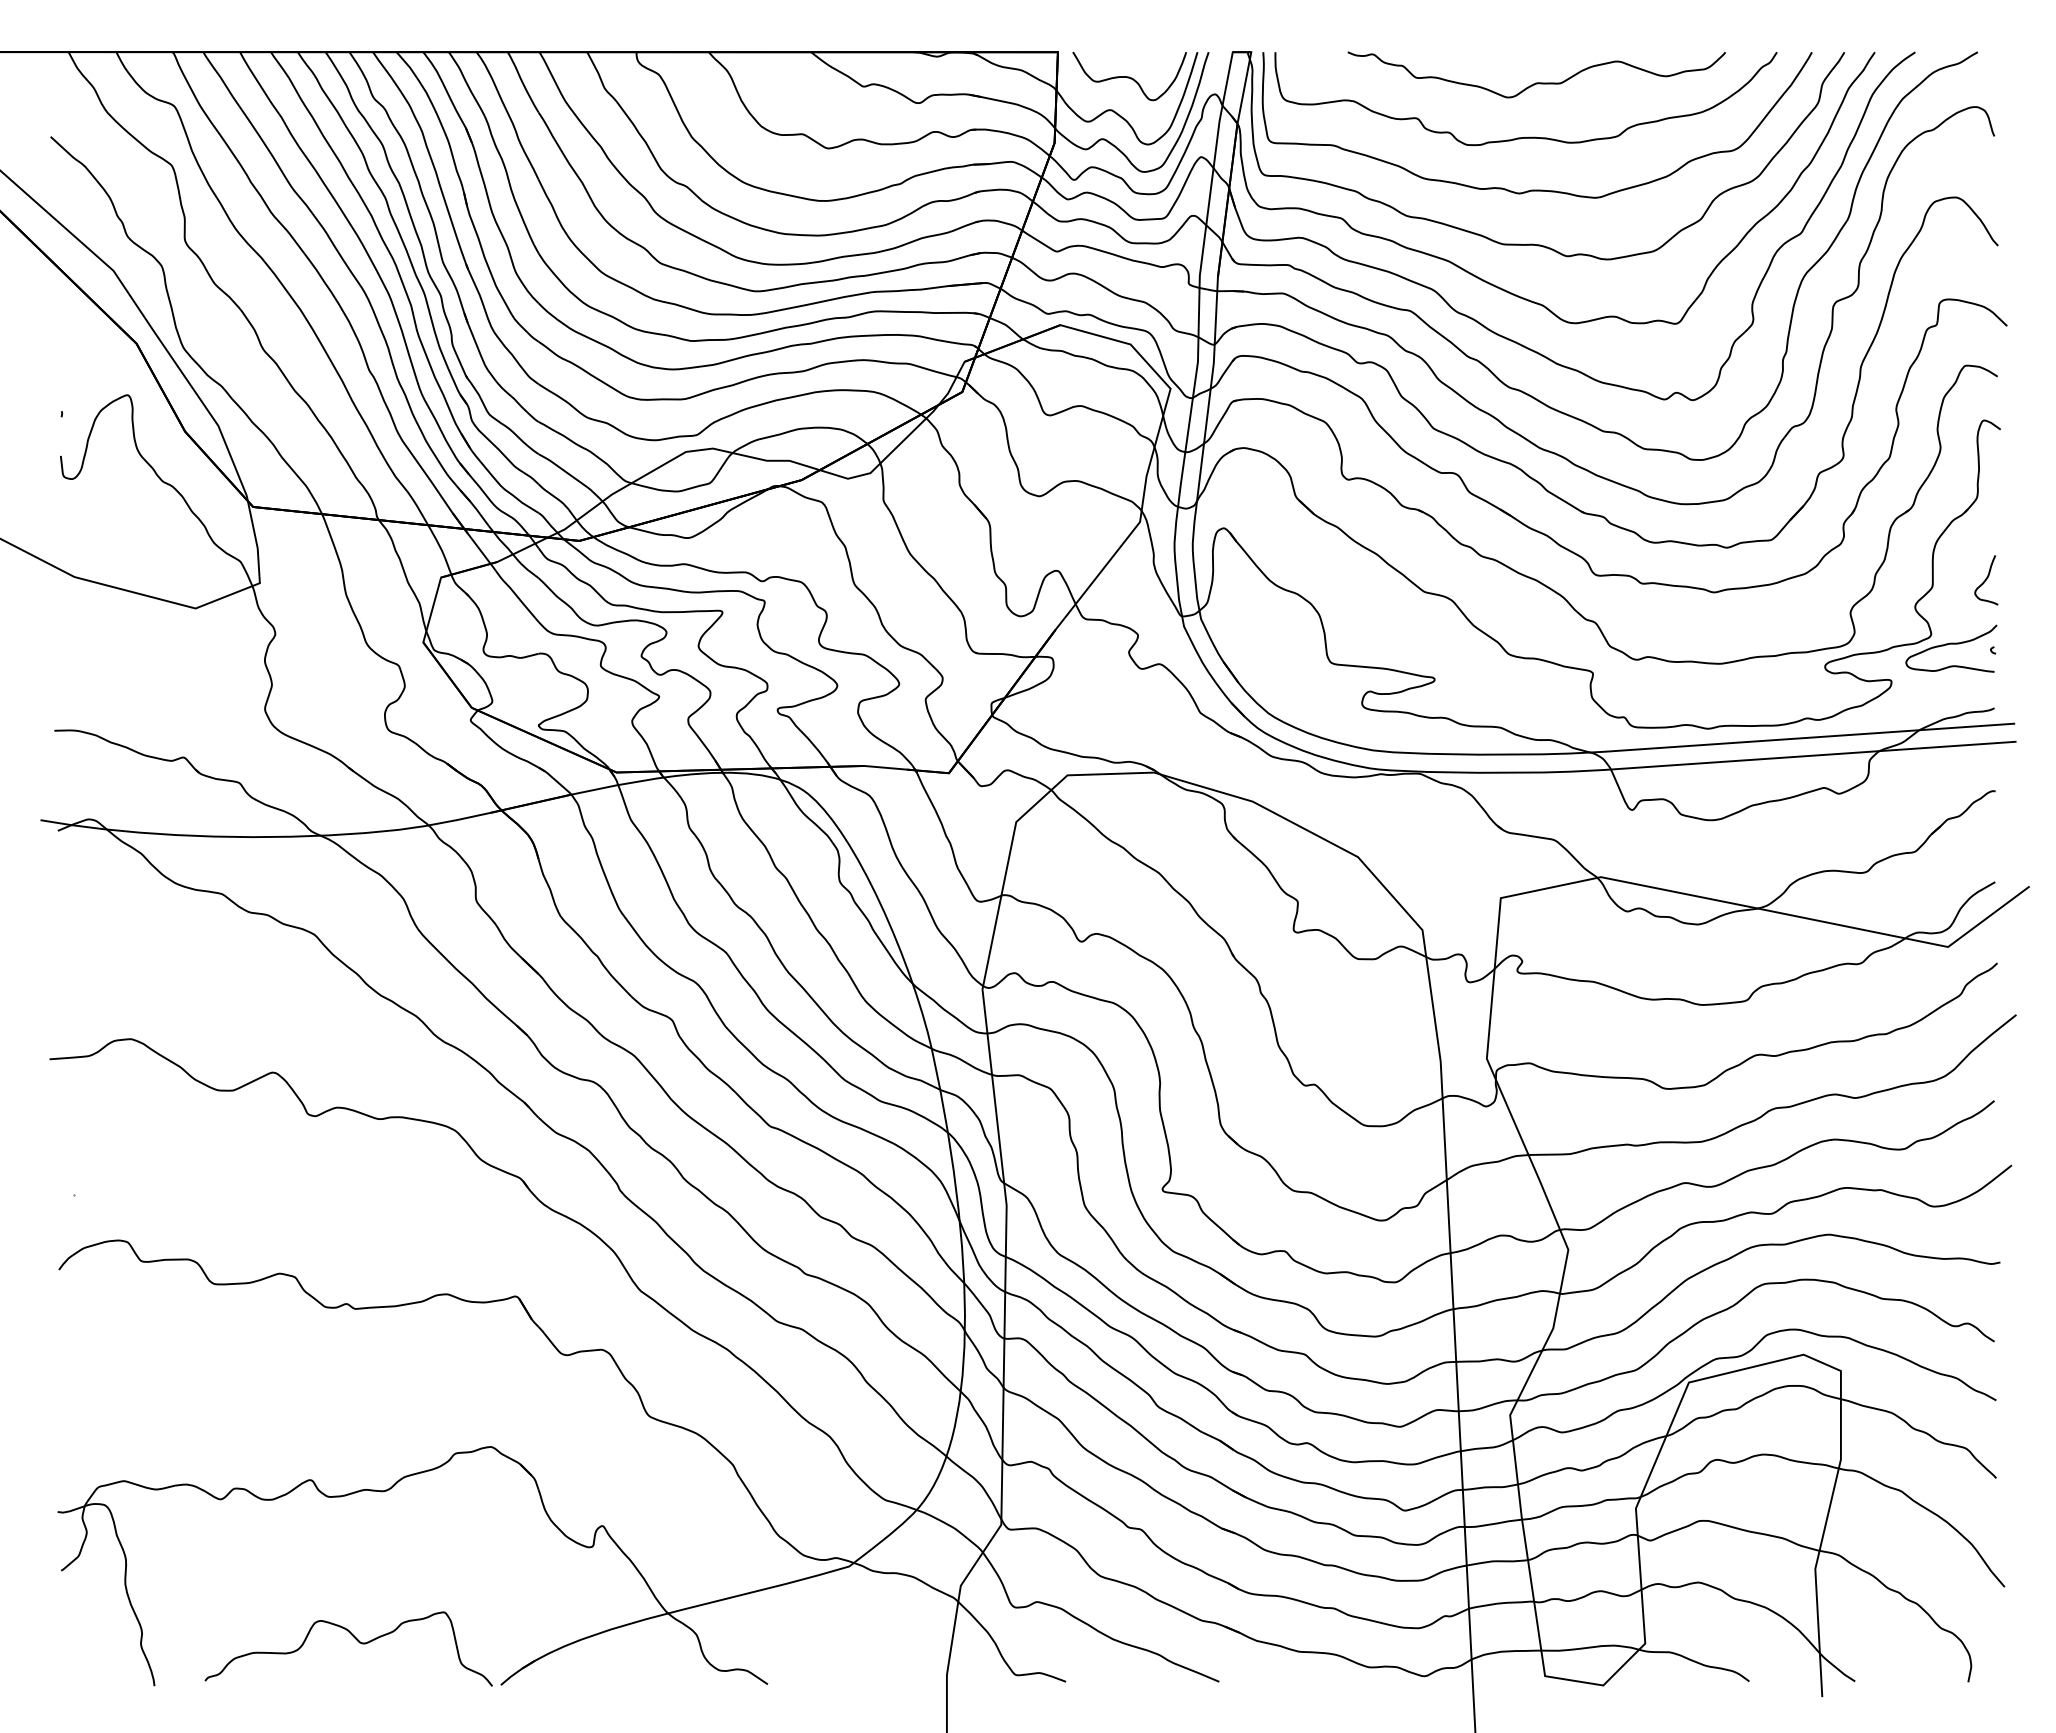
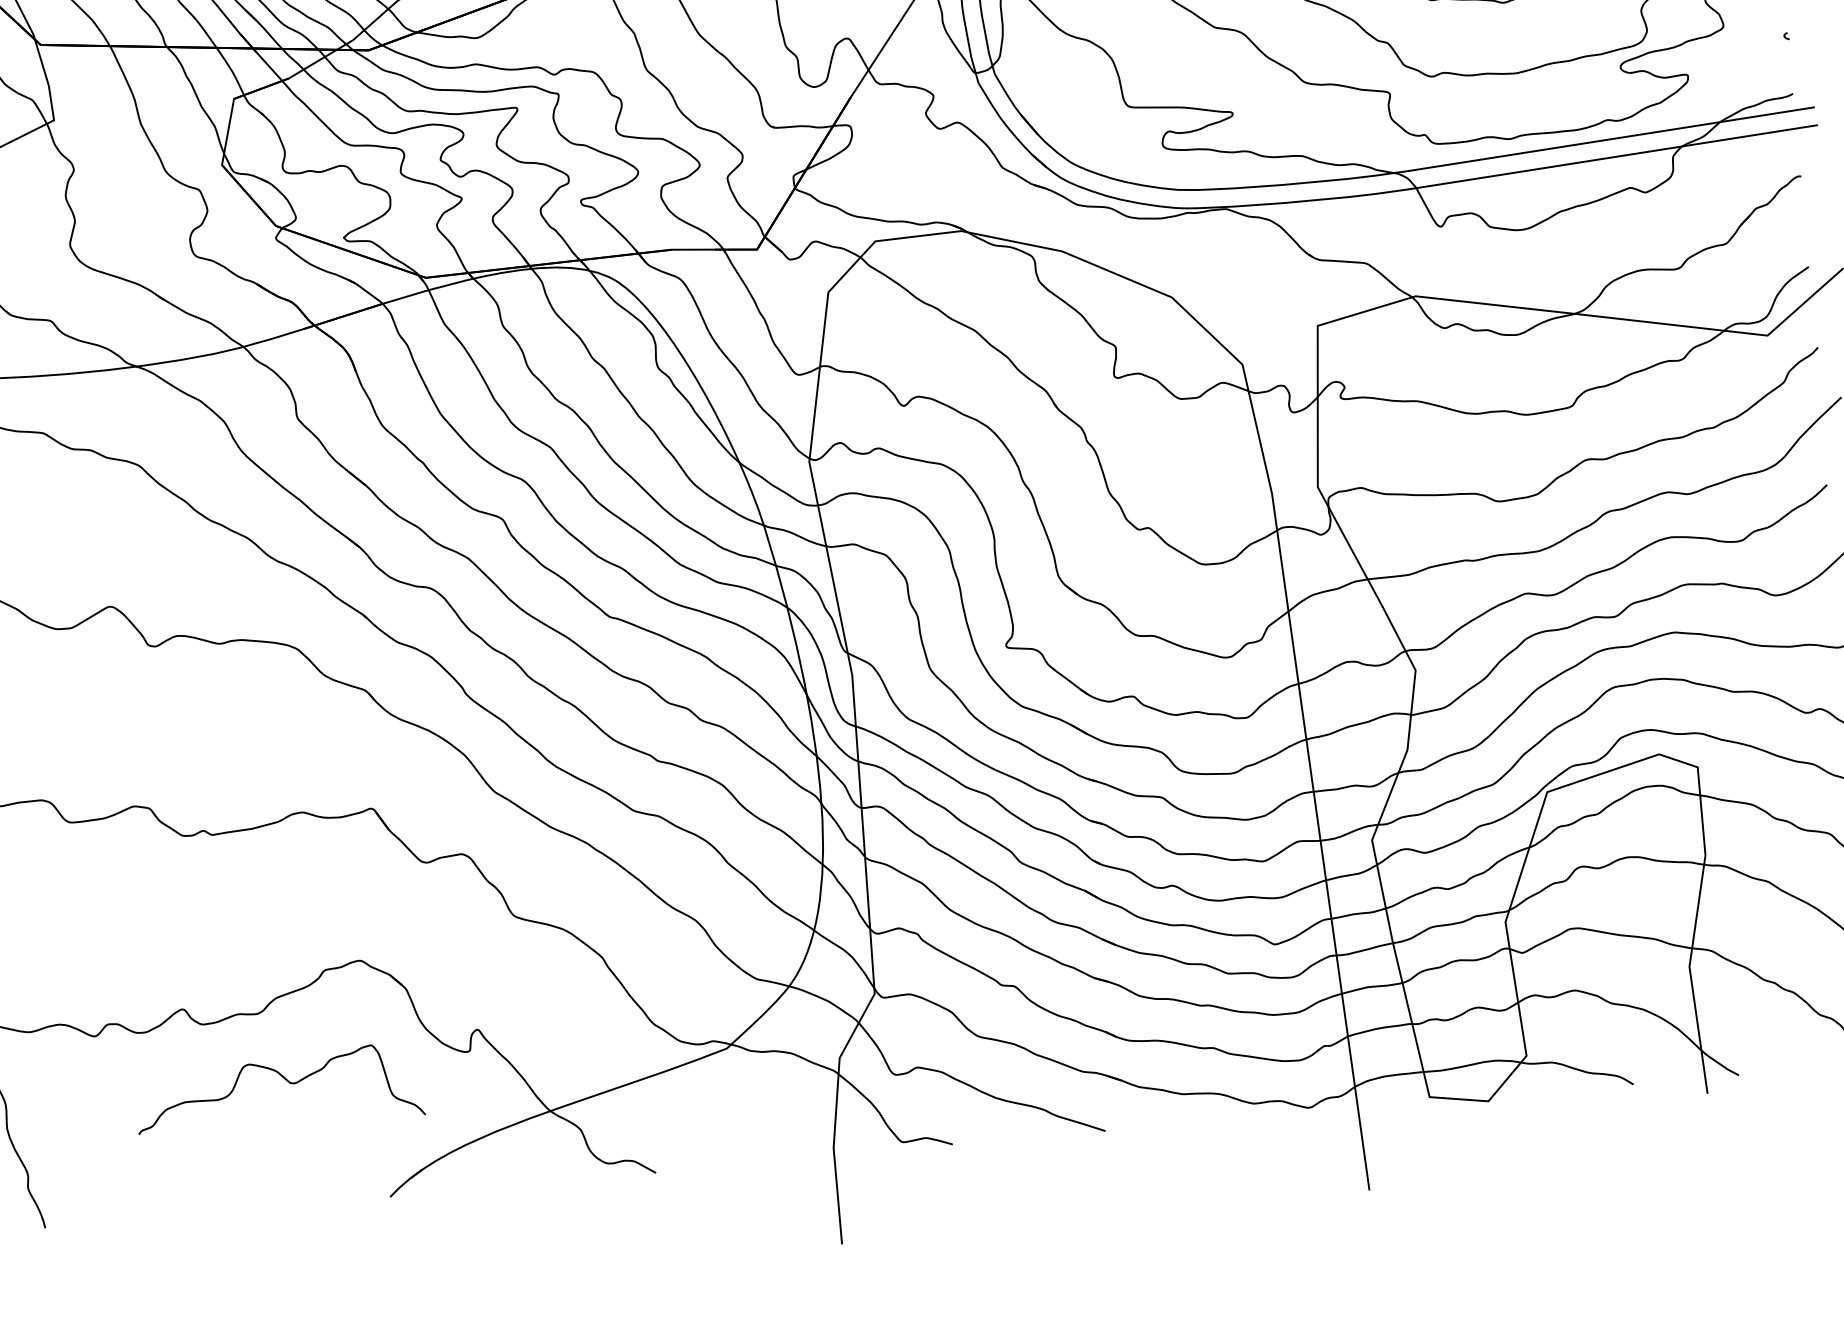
curve: (1951, 644) -> (1744, 33), removed
curve: (356, 1640) -> (286, 1081), moved

